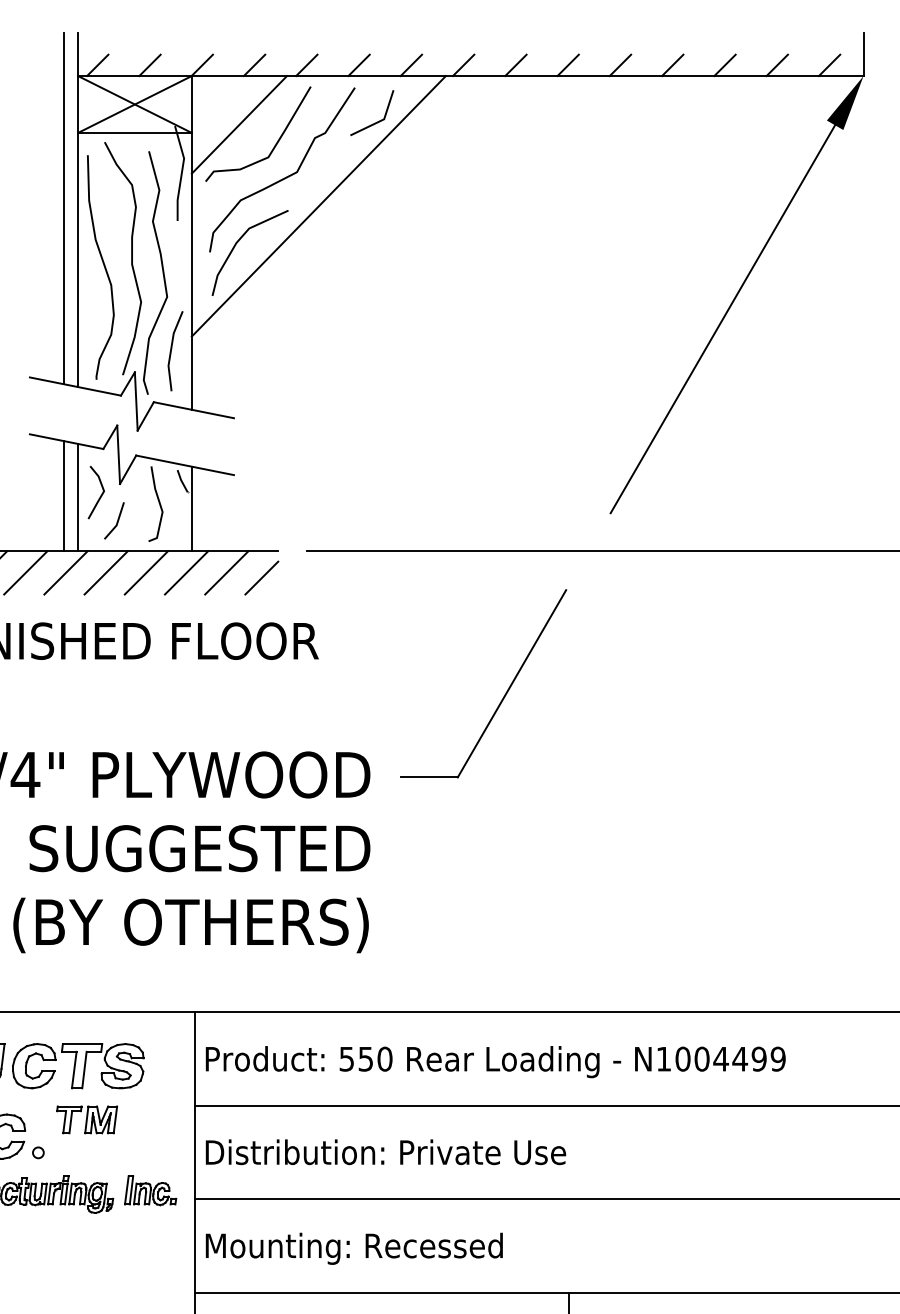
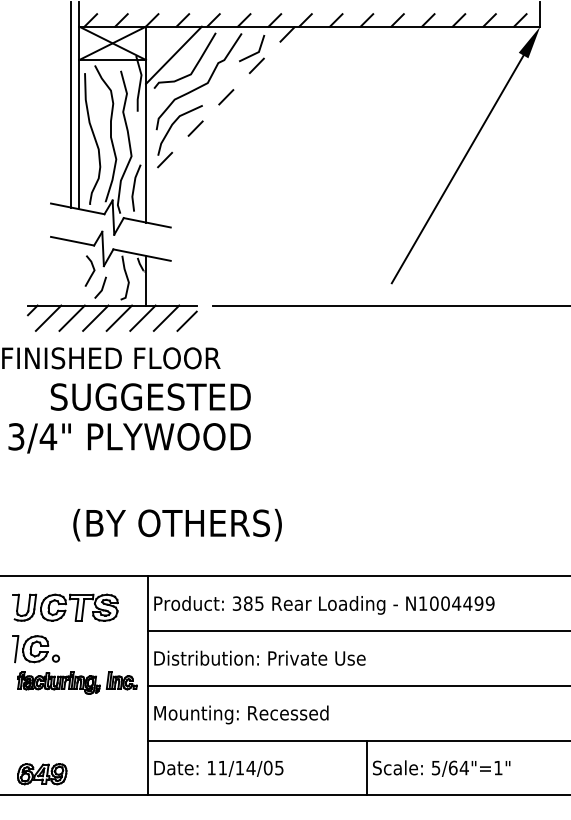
line: (318, 206) -> (220, 103), solid -> dashed
line: (63, 494) -> (70, 272), removed
line: (78, 496) -> (79, 273), removed
part: (504, 692) -> (329, 388), removed
text: (199, 847) -> (150, 396), moved
text: (190, 924) -> (177, 524), moved
text: (366, 1058) -> (248, 603), 550 -> 385
part: (86, 1120) -> (84, 639), removed

